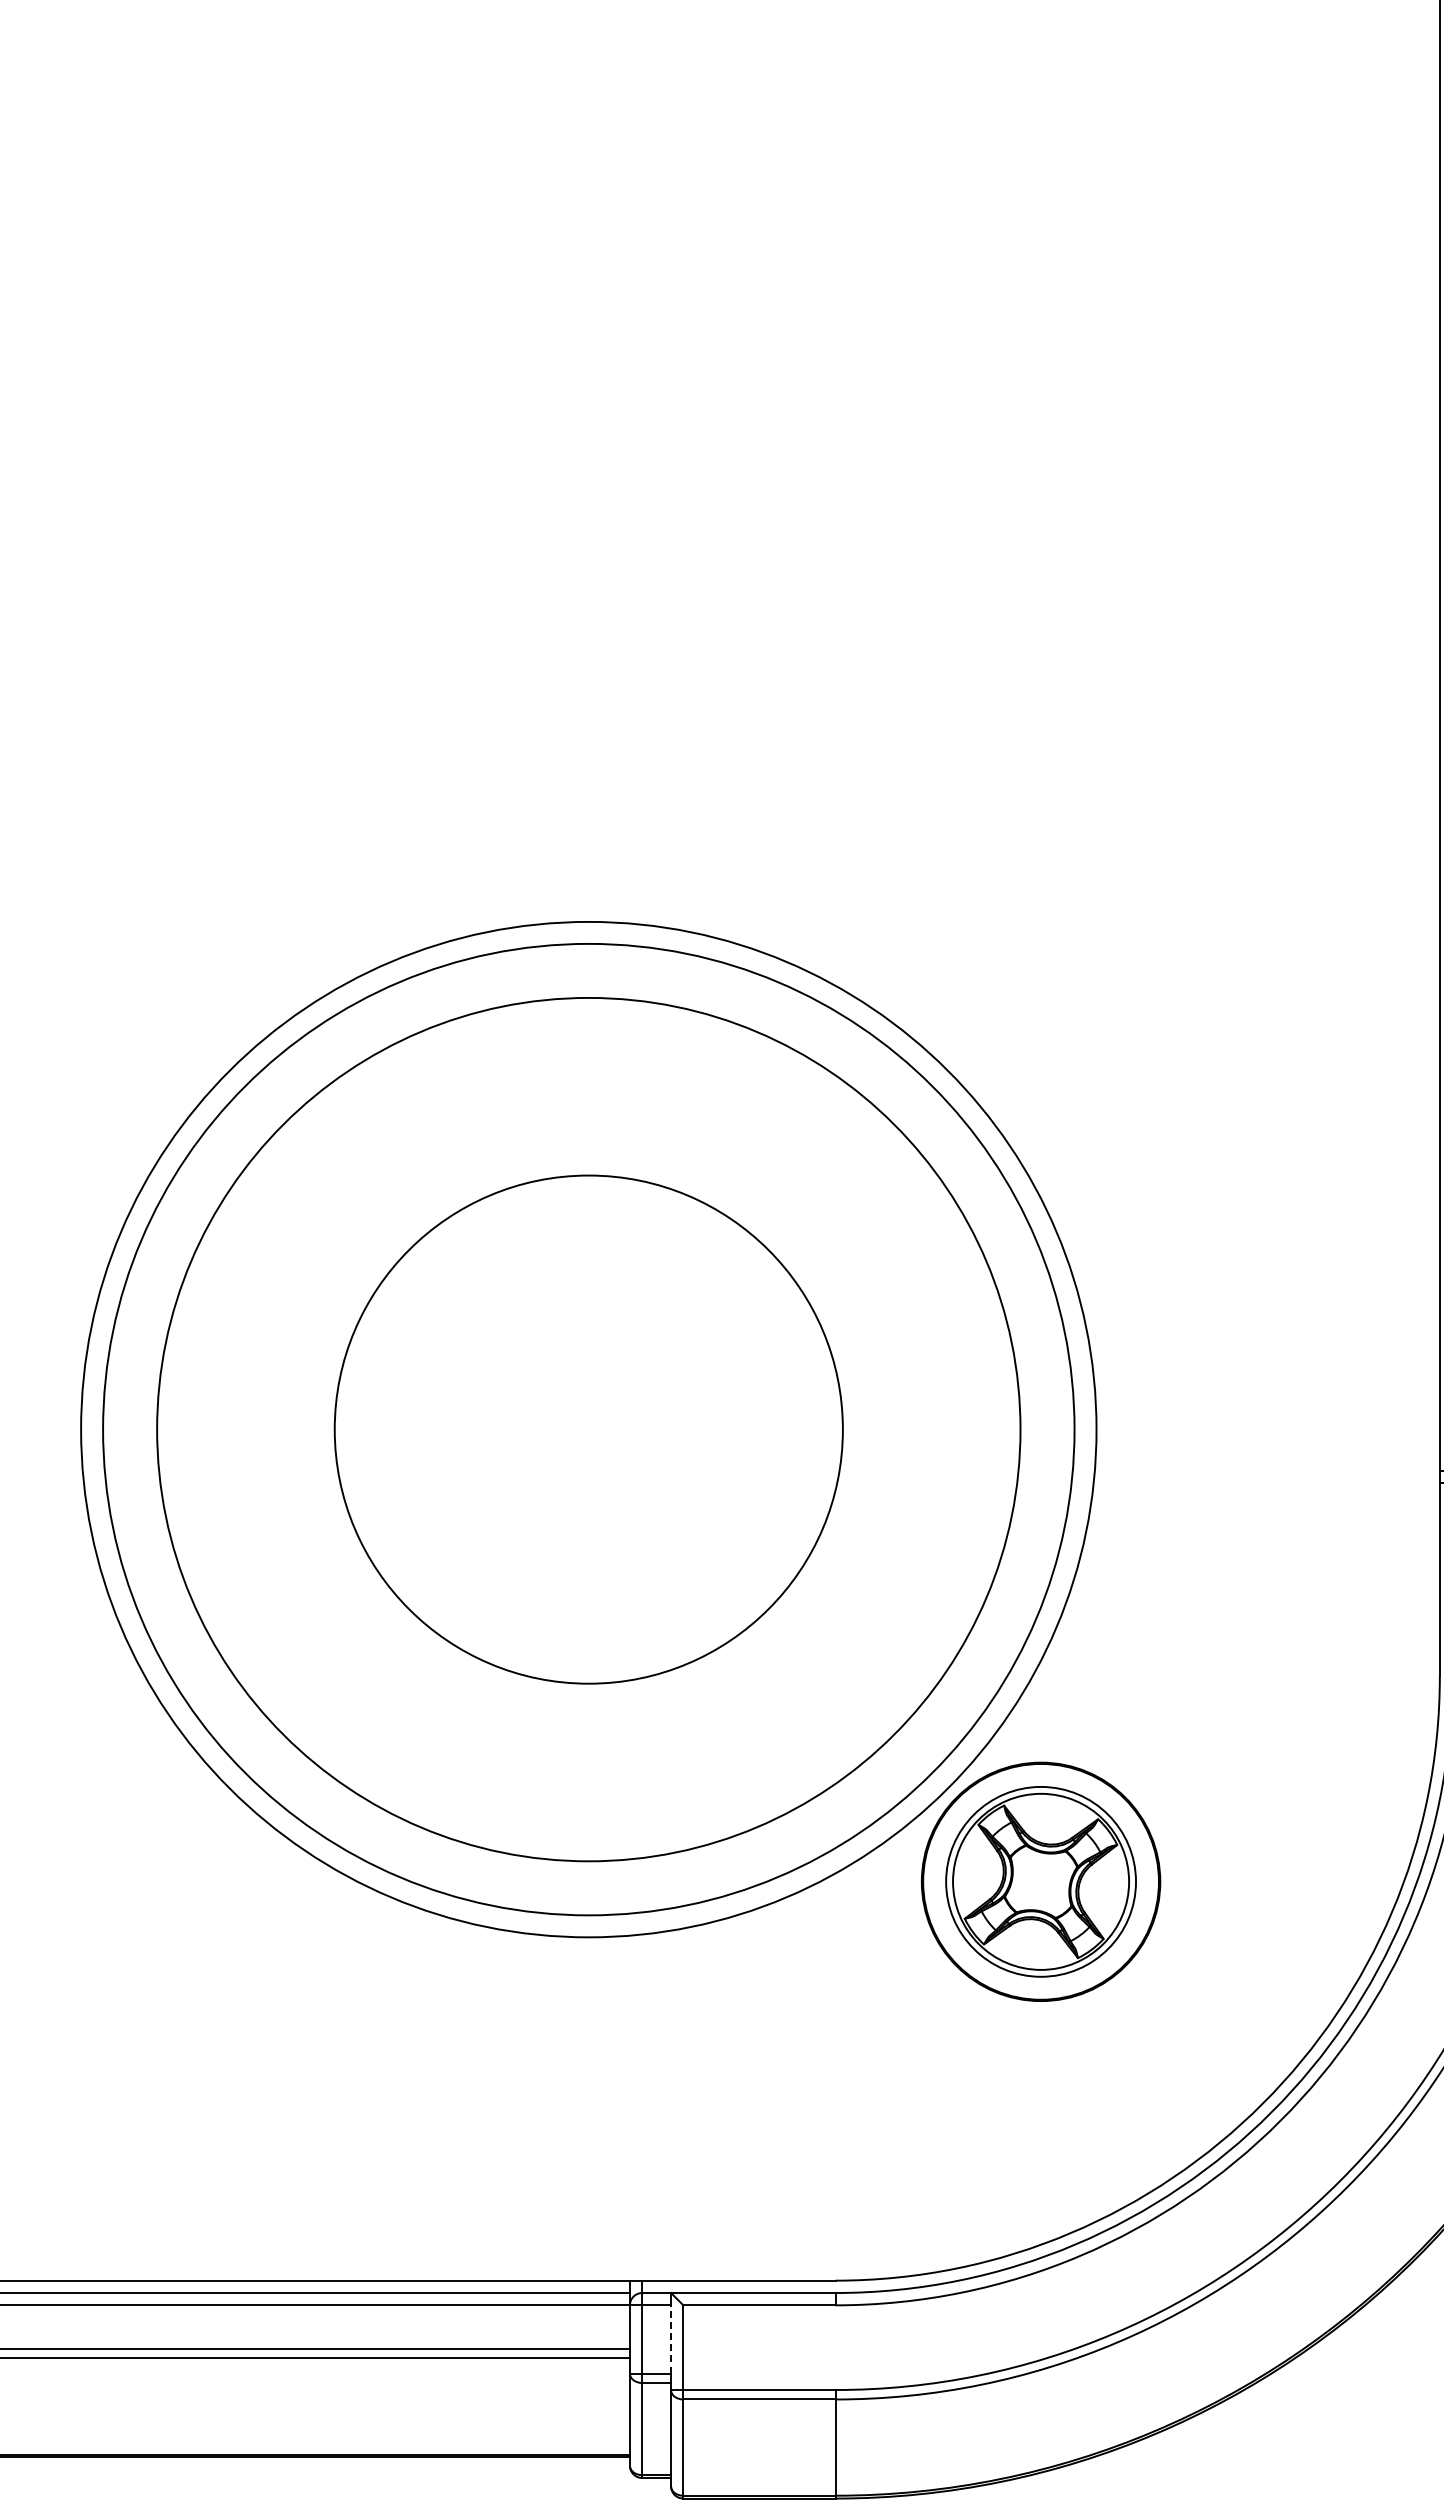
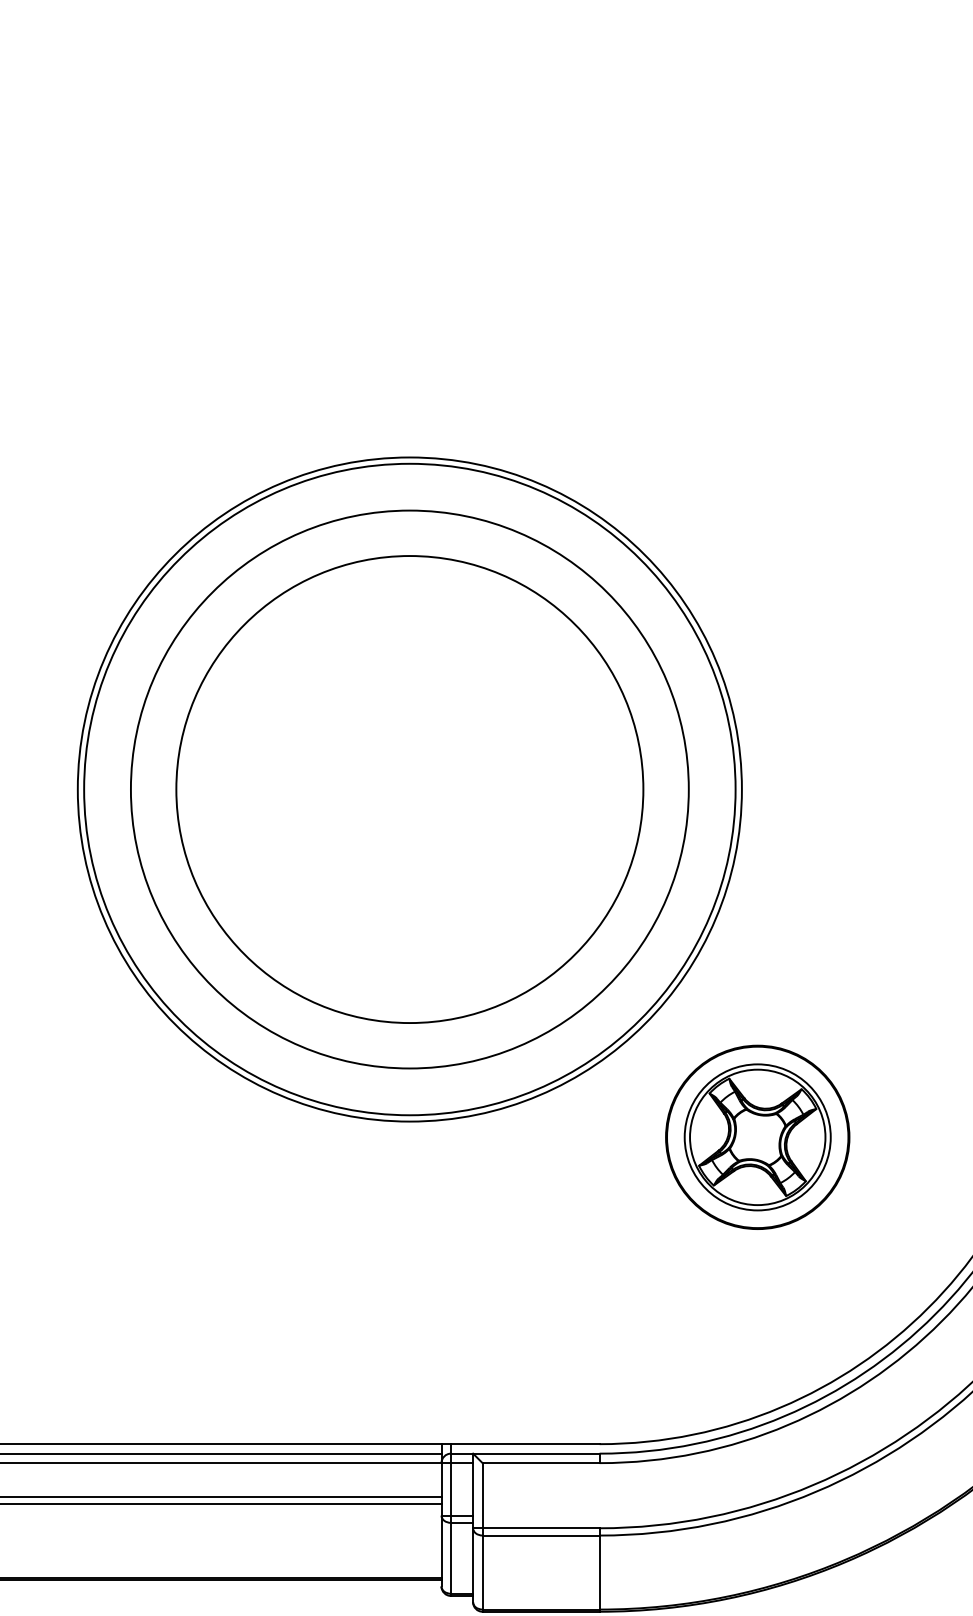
circle: (588, 1429) -> (409, 789), size x0.62
circle: (588, 1429) -> (409, 789), size x0.71
circle: (588, 1429) -> (409, 789), size x1.67
line: (671, 2338) -> (473, 1488), dashed -> solid

